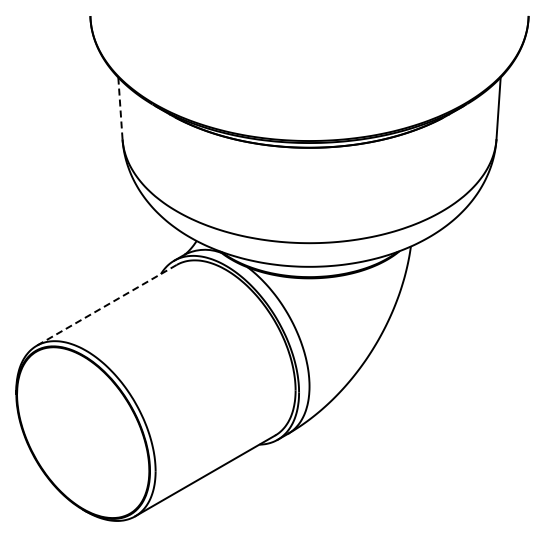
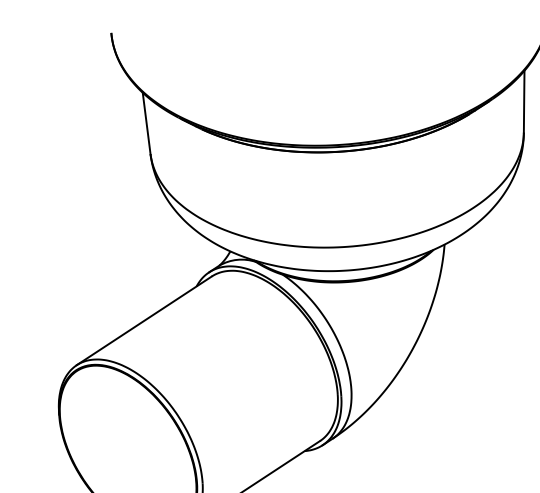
line: (120, 108) -> (146, 123), dashed -> solid
line: (106, 305) -> (144, 320), dashed -> solid

